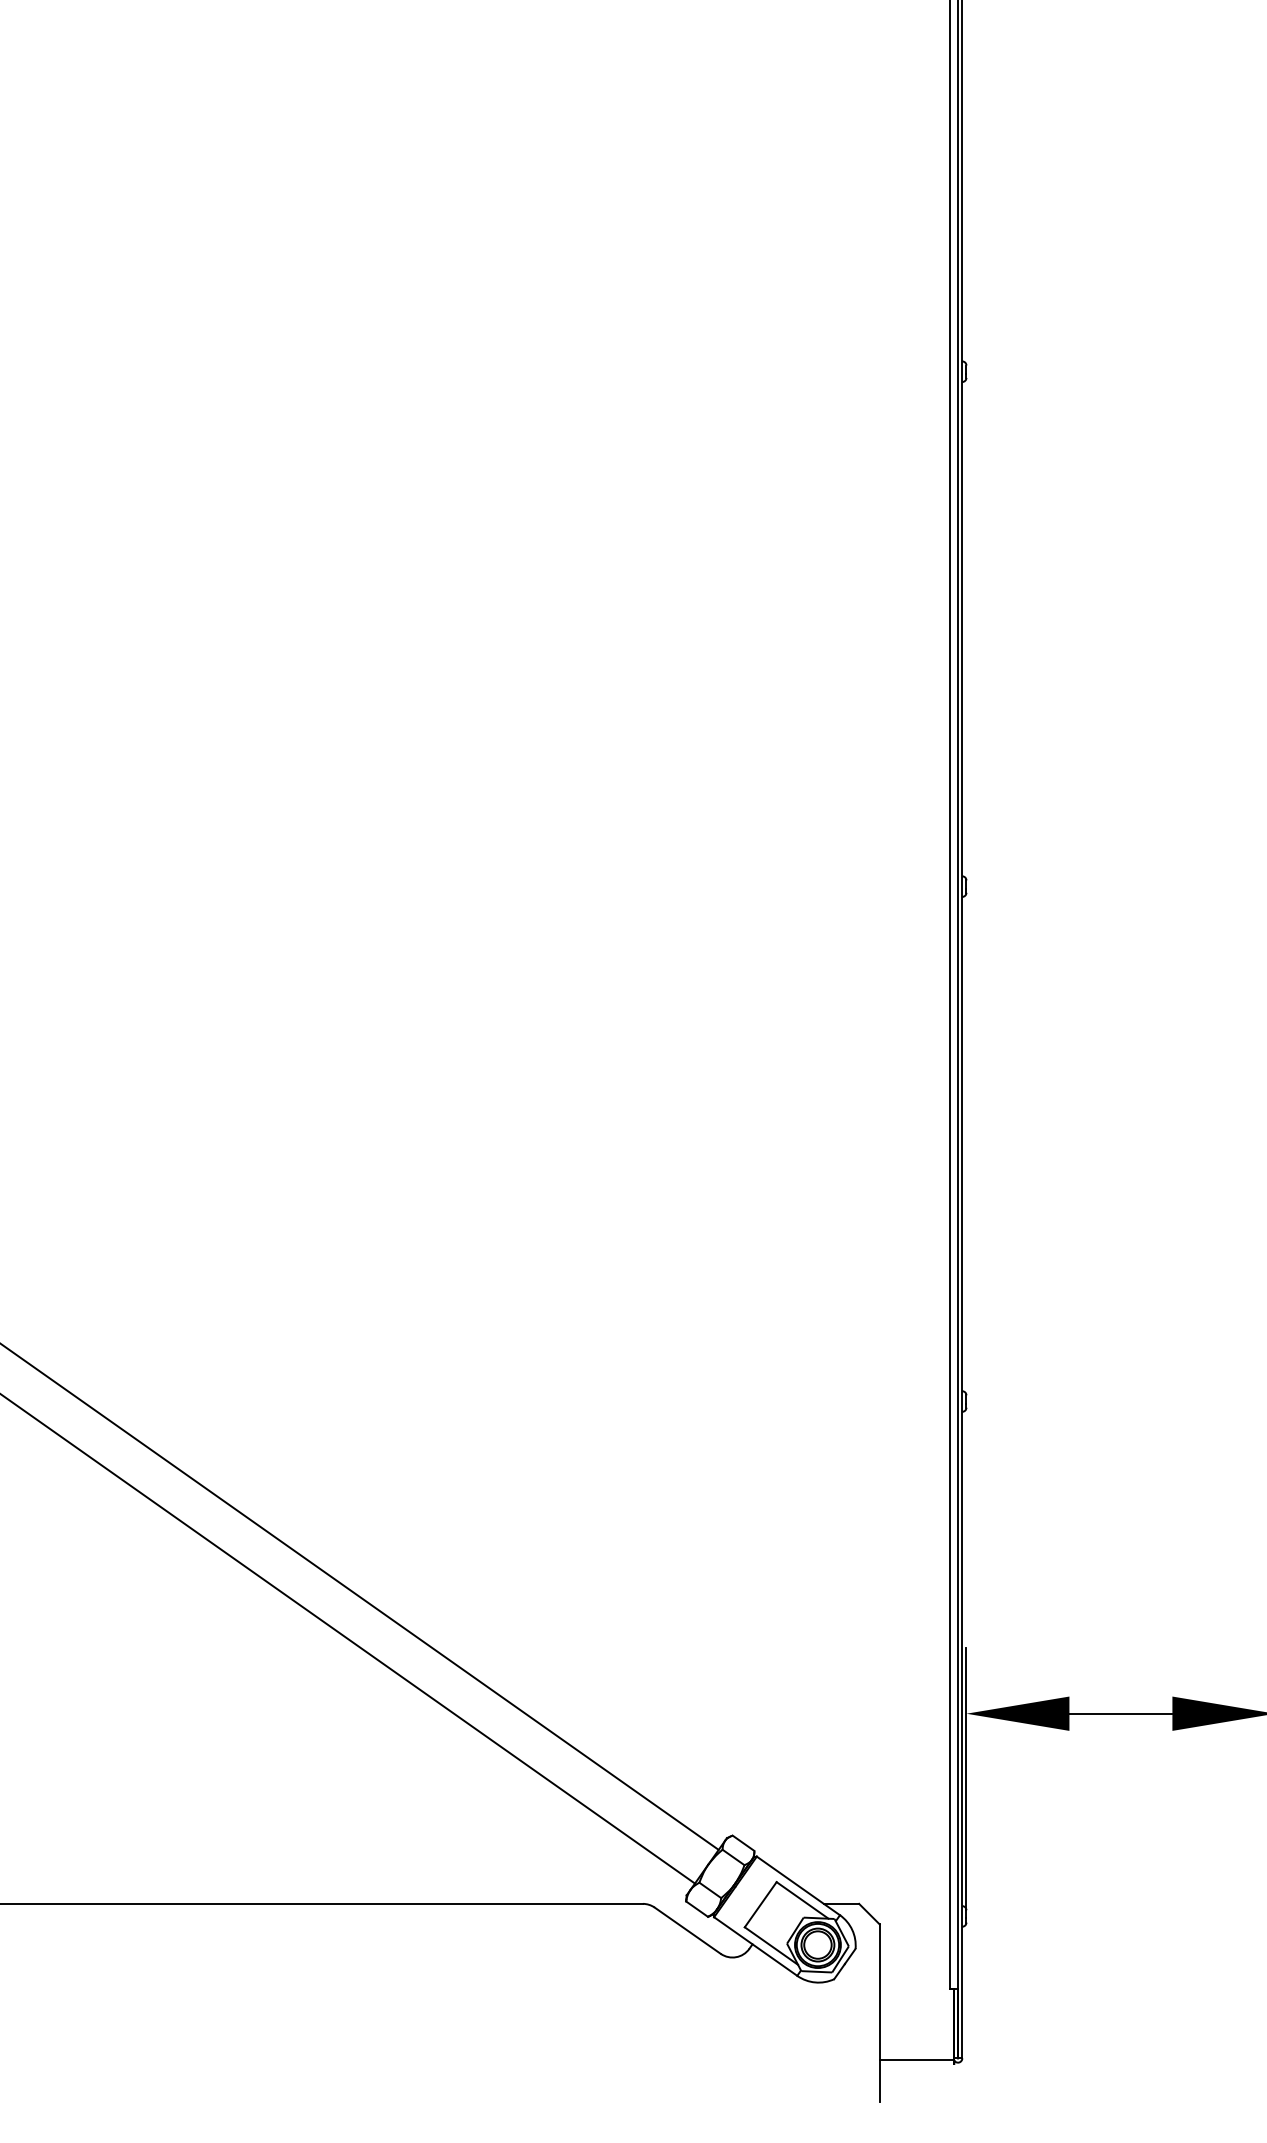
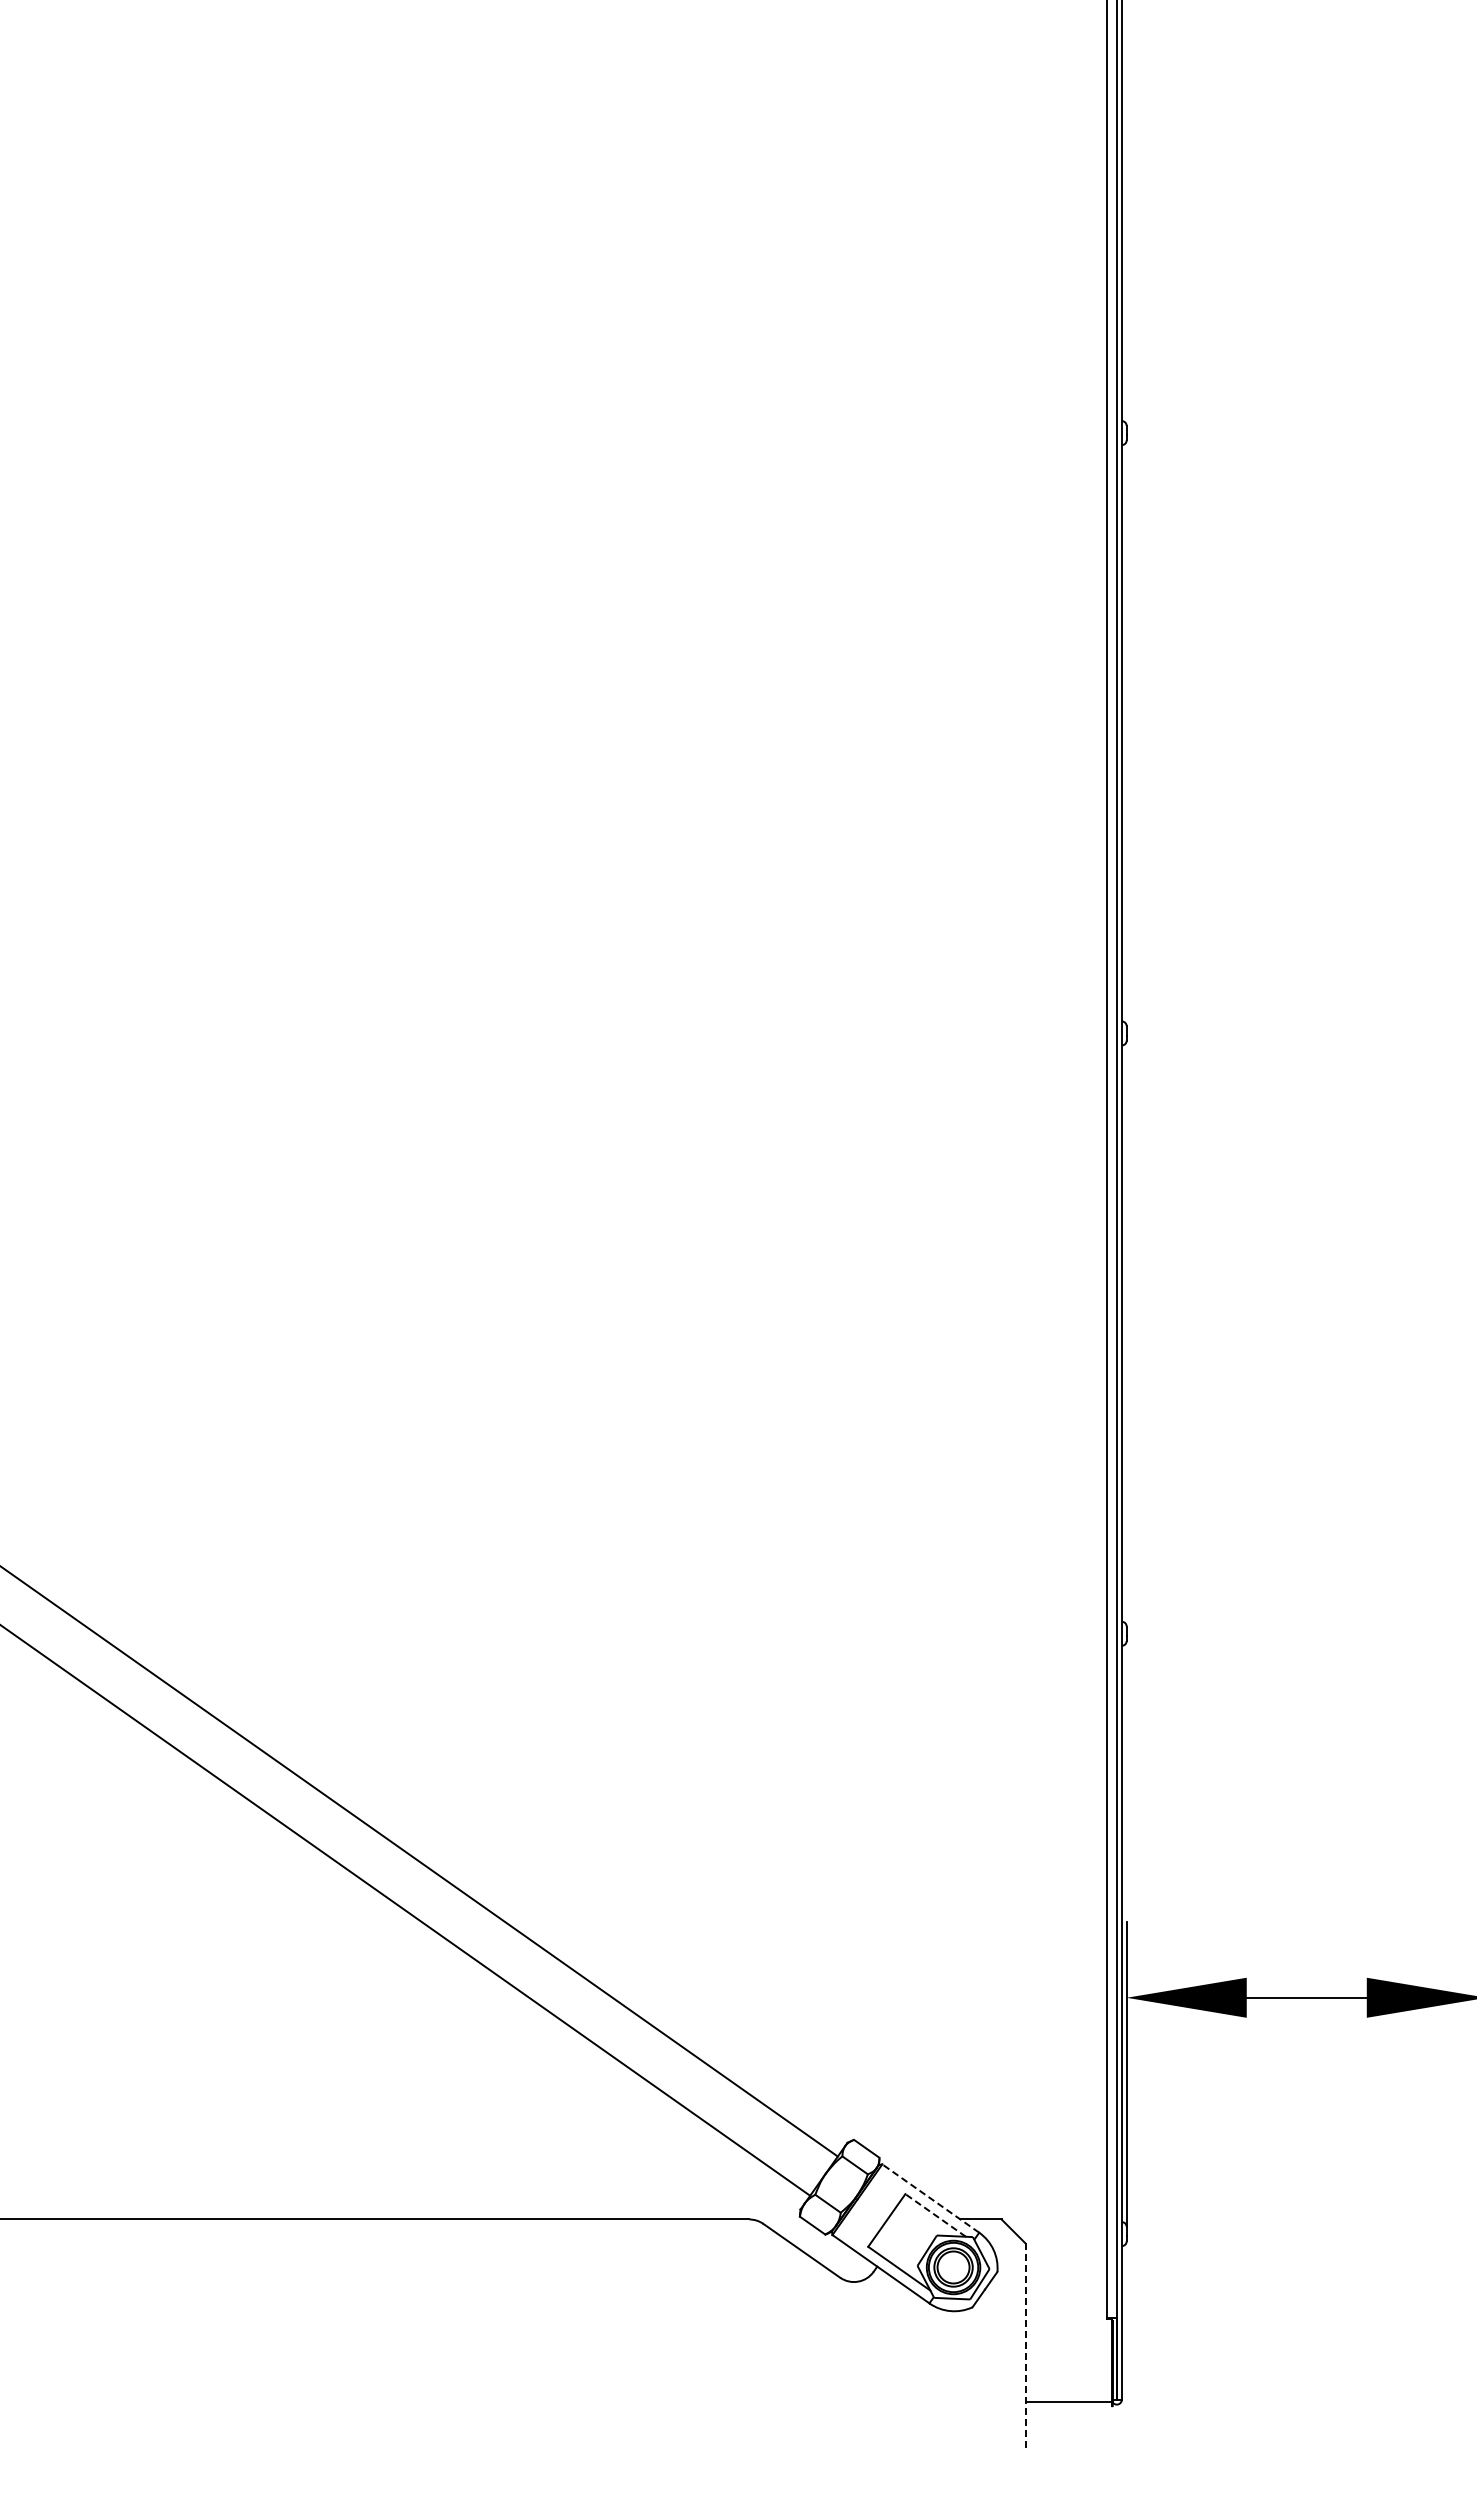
line: (798, 1885) -> (930, 2198), solid -> dashed
line: (802, 1900) -> (935, 2215), solid -> dashed
line: (879, 2013) -> (1025, 2347), solid -> dashed

